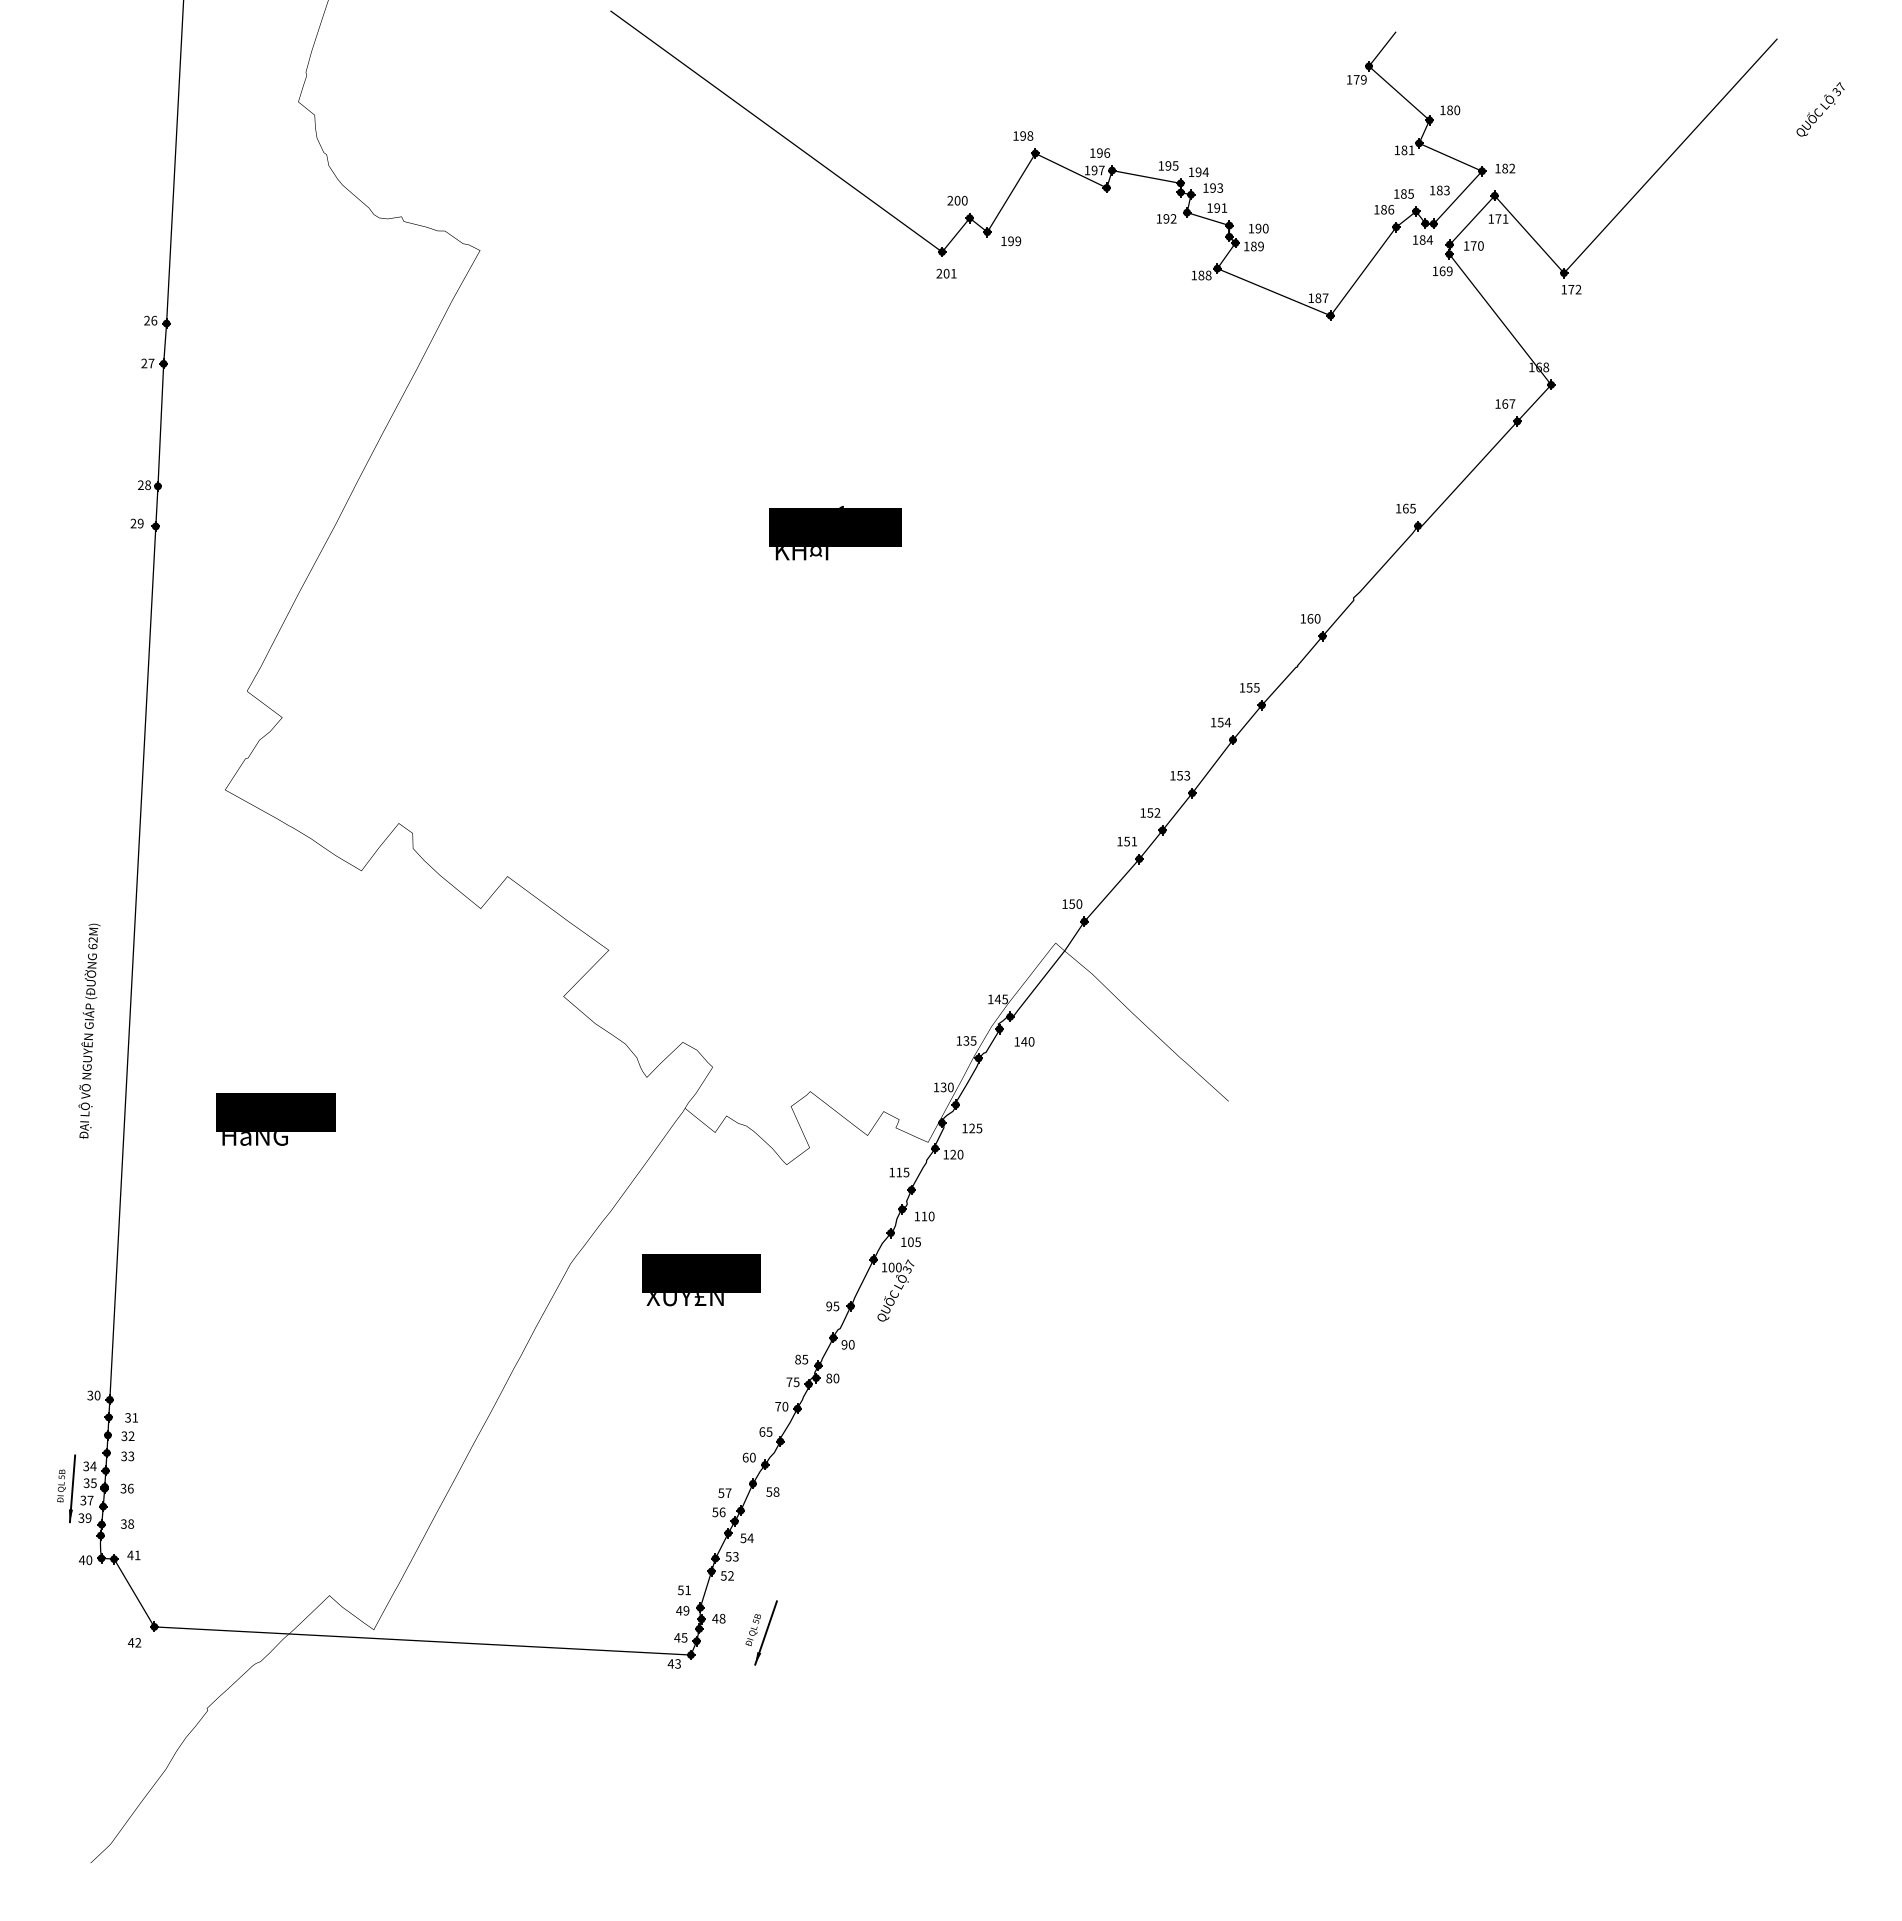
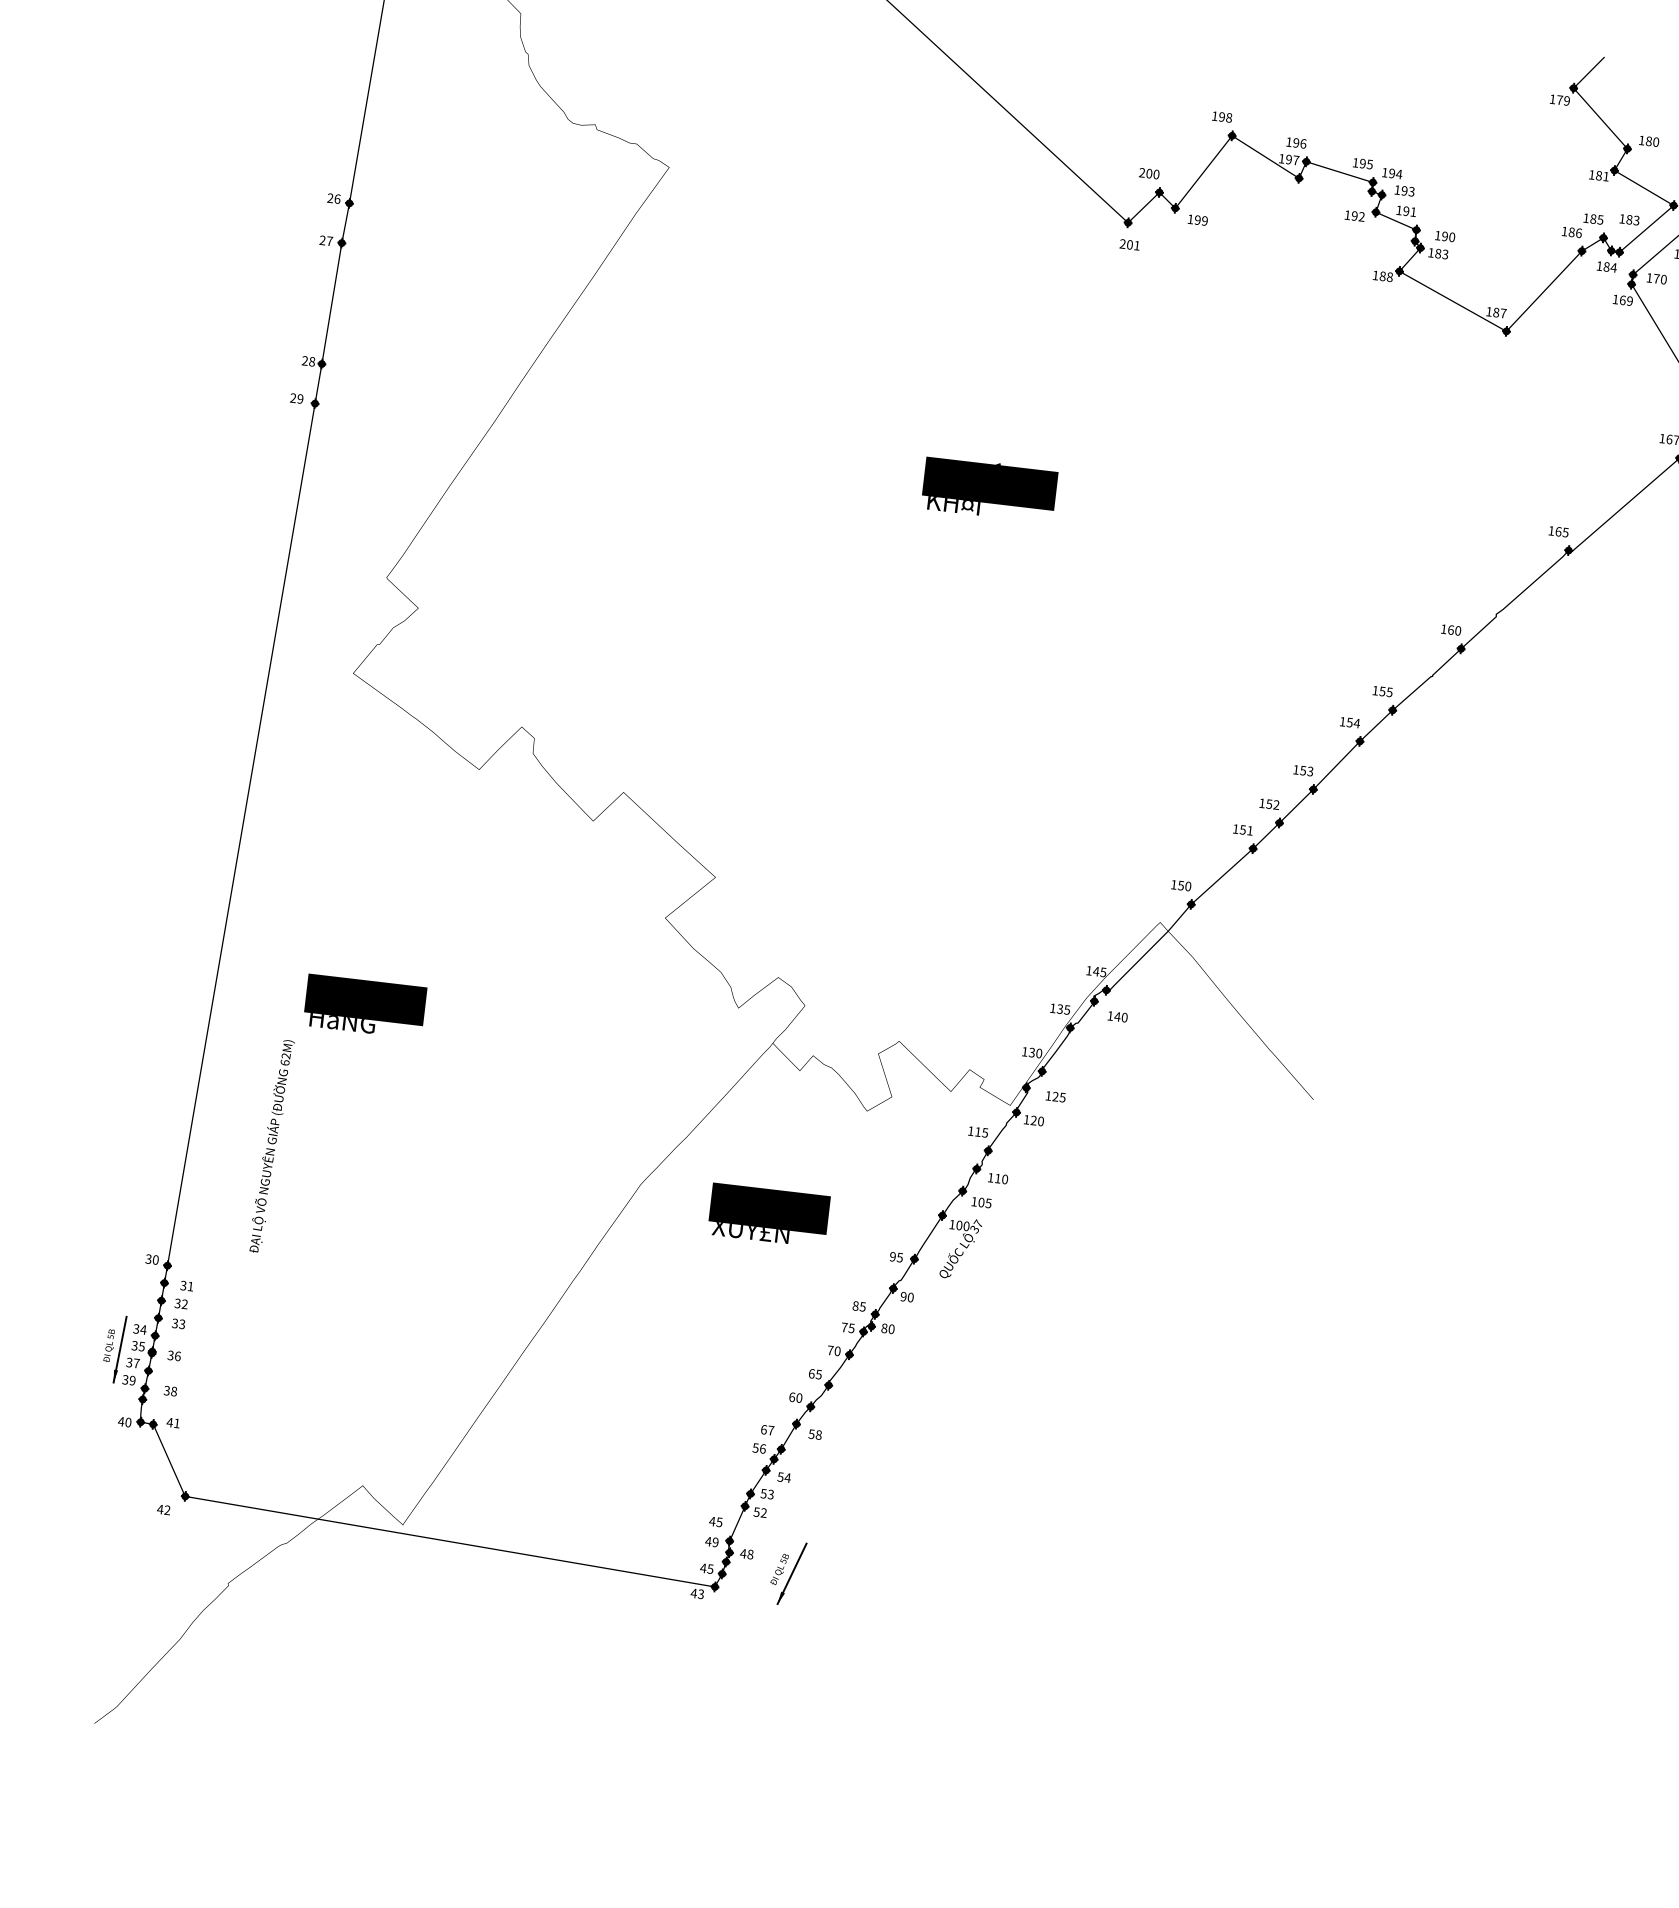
text: (1260, 246) -> (1444, 254), 189 -> 183
text: (89, 1030) -> (271, 1145), moved
text: (721, 1492) -> (764, 1429), 57 -> 67
text: (683, 1590) -> (715, 1521), 51 -> 45

